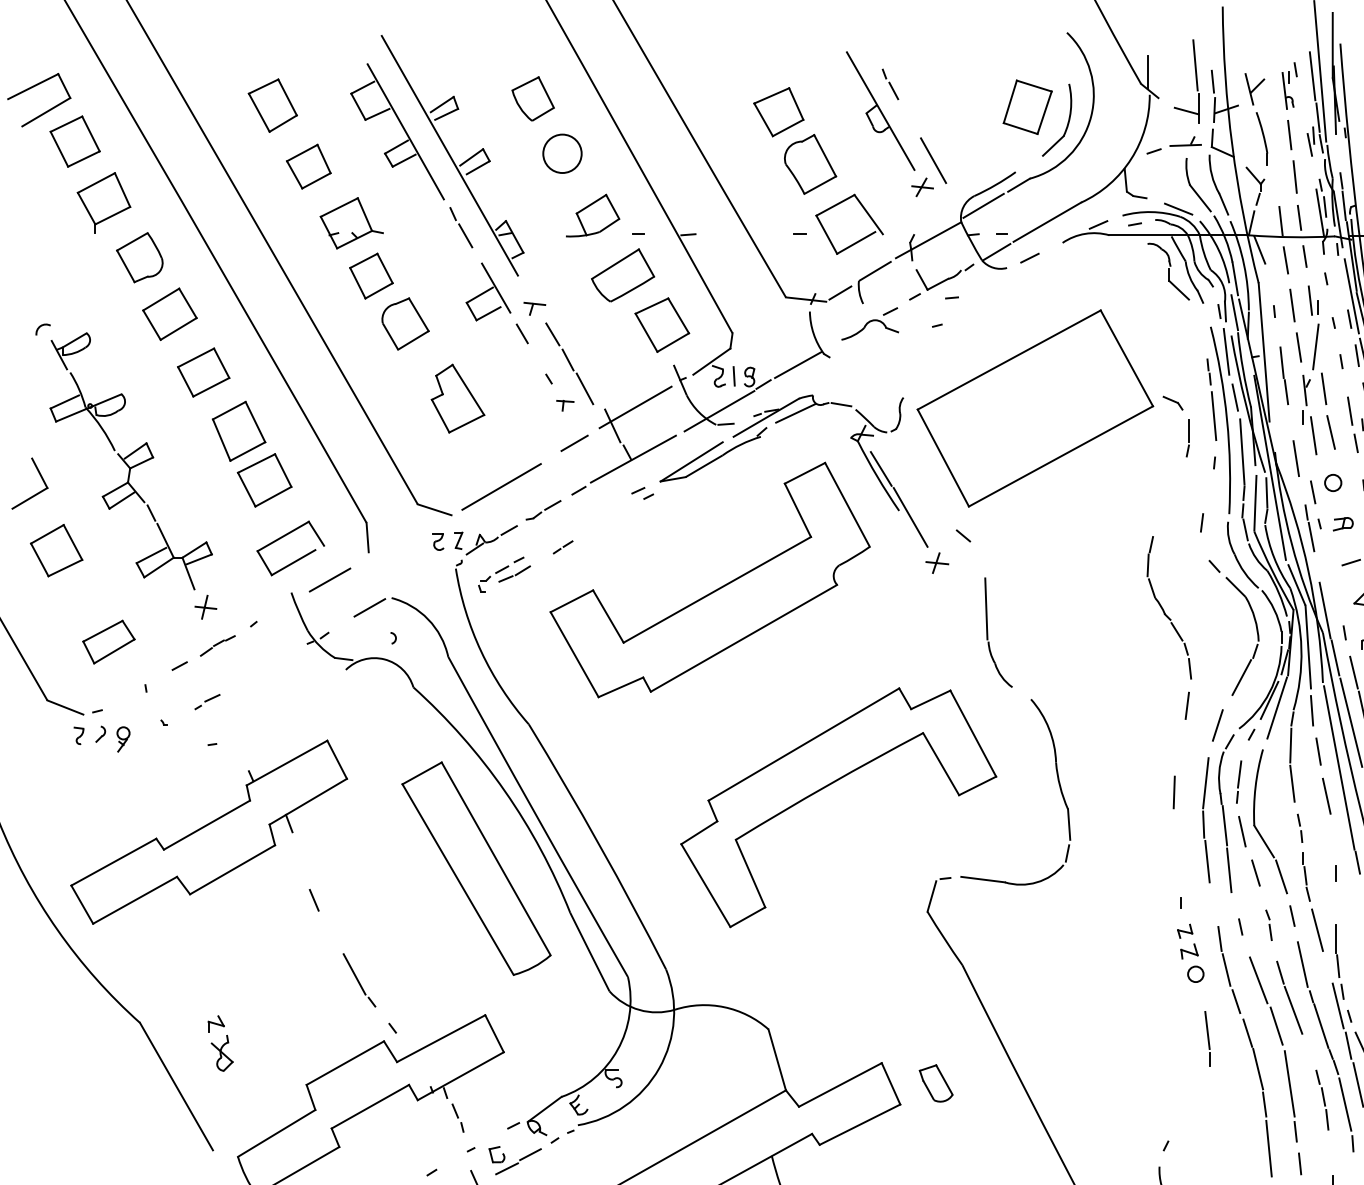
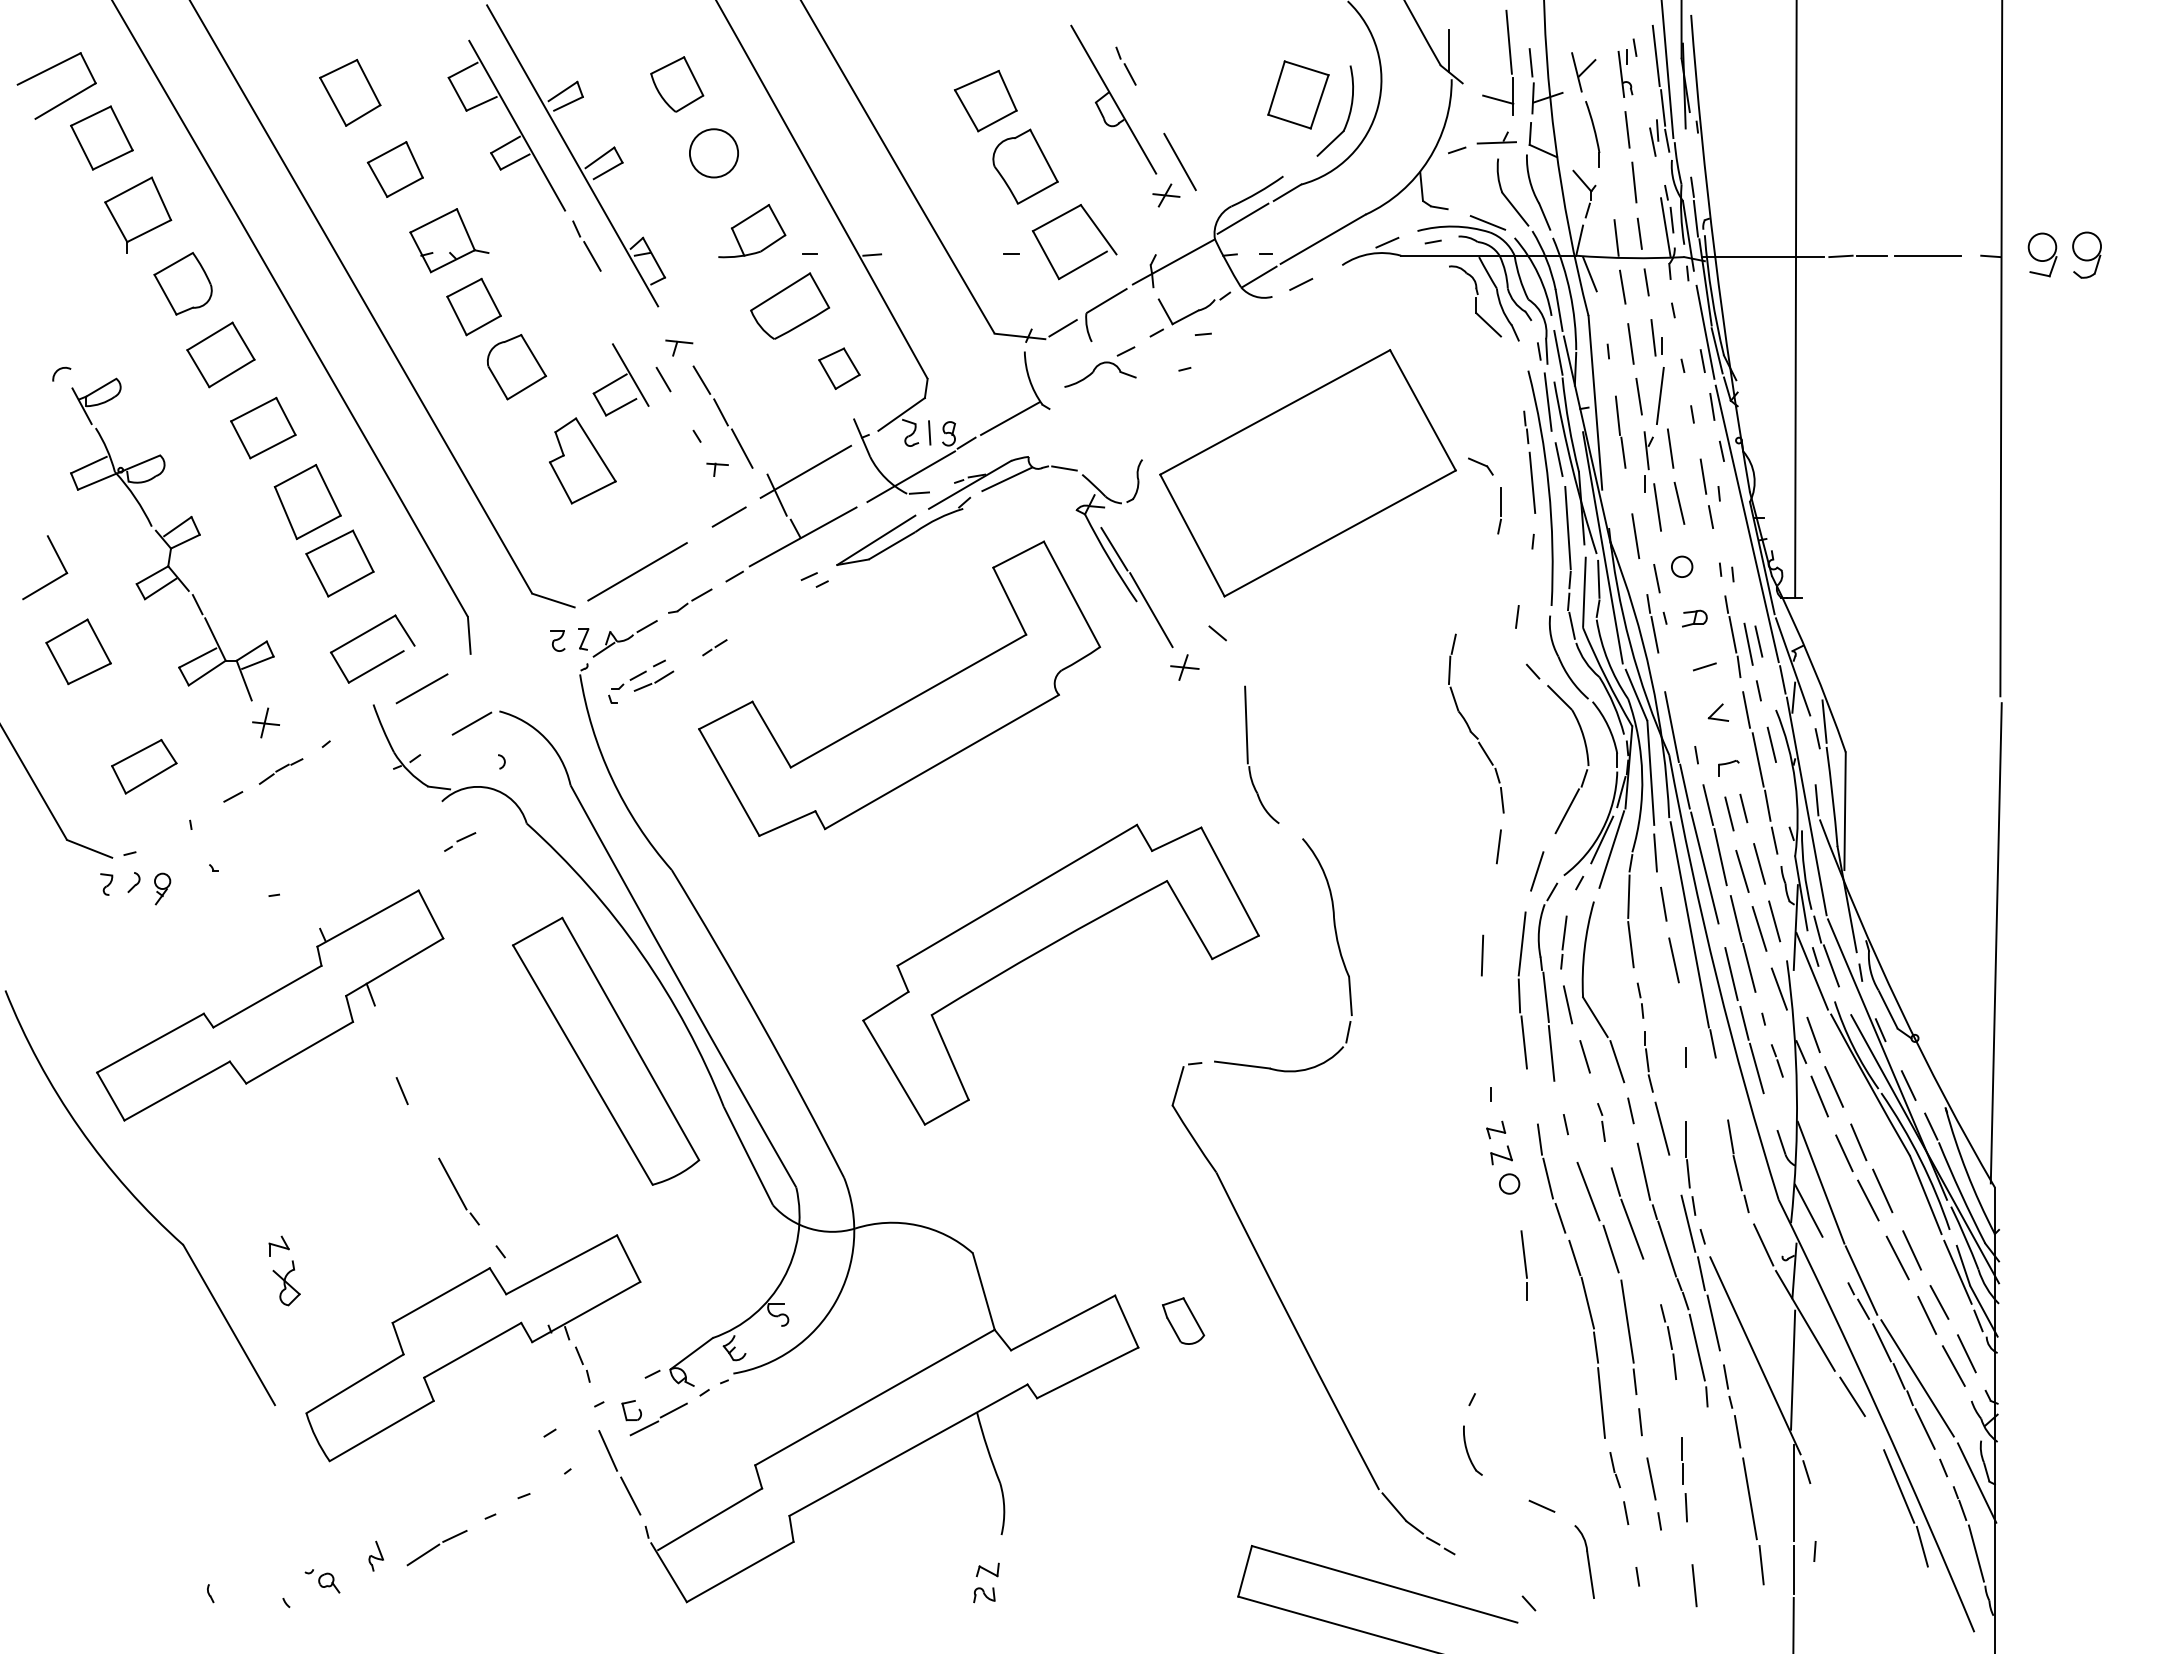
part: (488, 291) -> (620, 379), moved
part: (662, 325) -> (839, 368), size x0.6
part: (207, 701) -> (460, 841), moved

